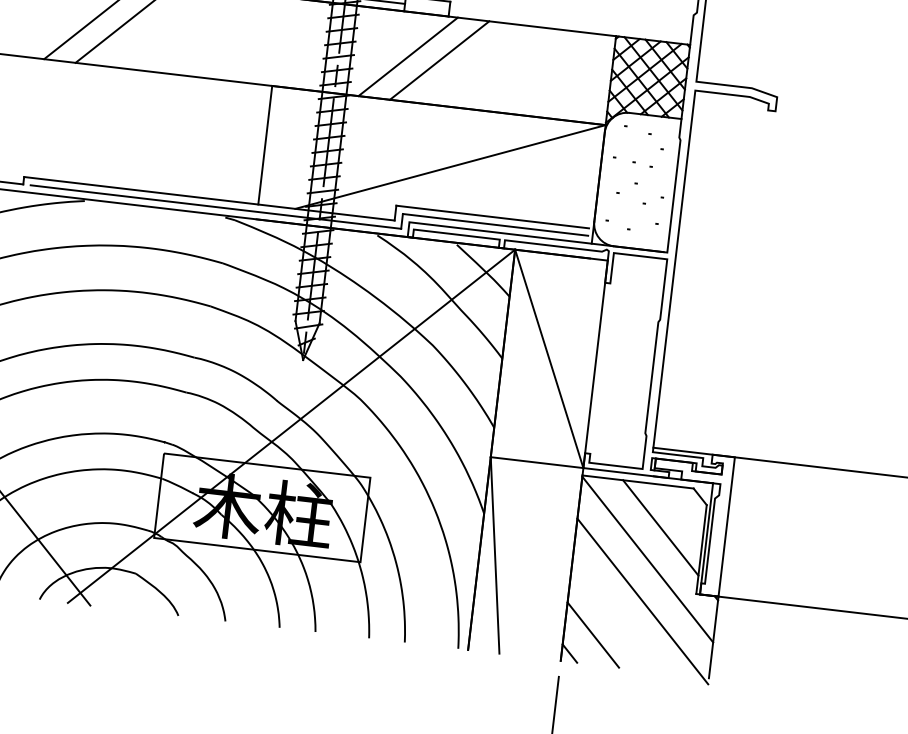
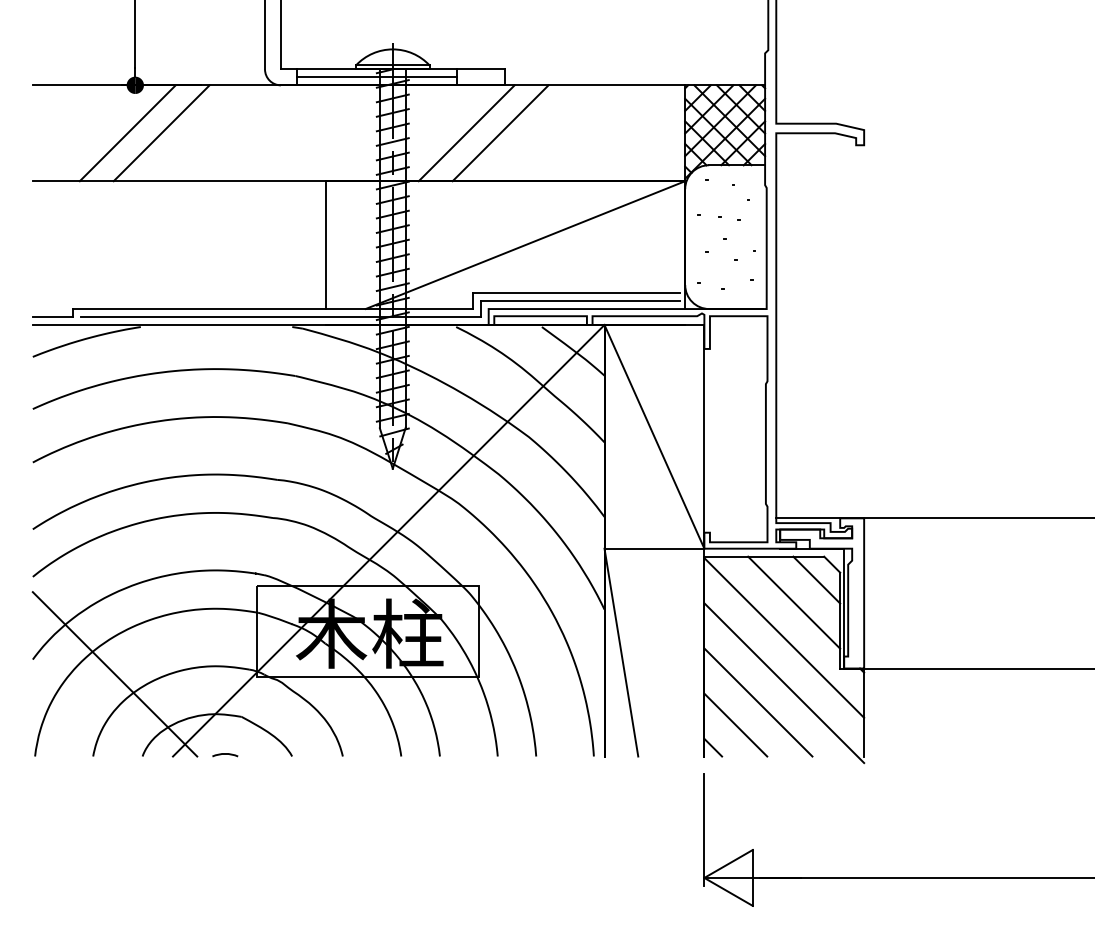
line: (684, 508) -> (816, 579), added
arc: (116, 606) -> (225, 754), added
line: (616, 616) -> (758, 702), added

